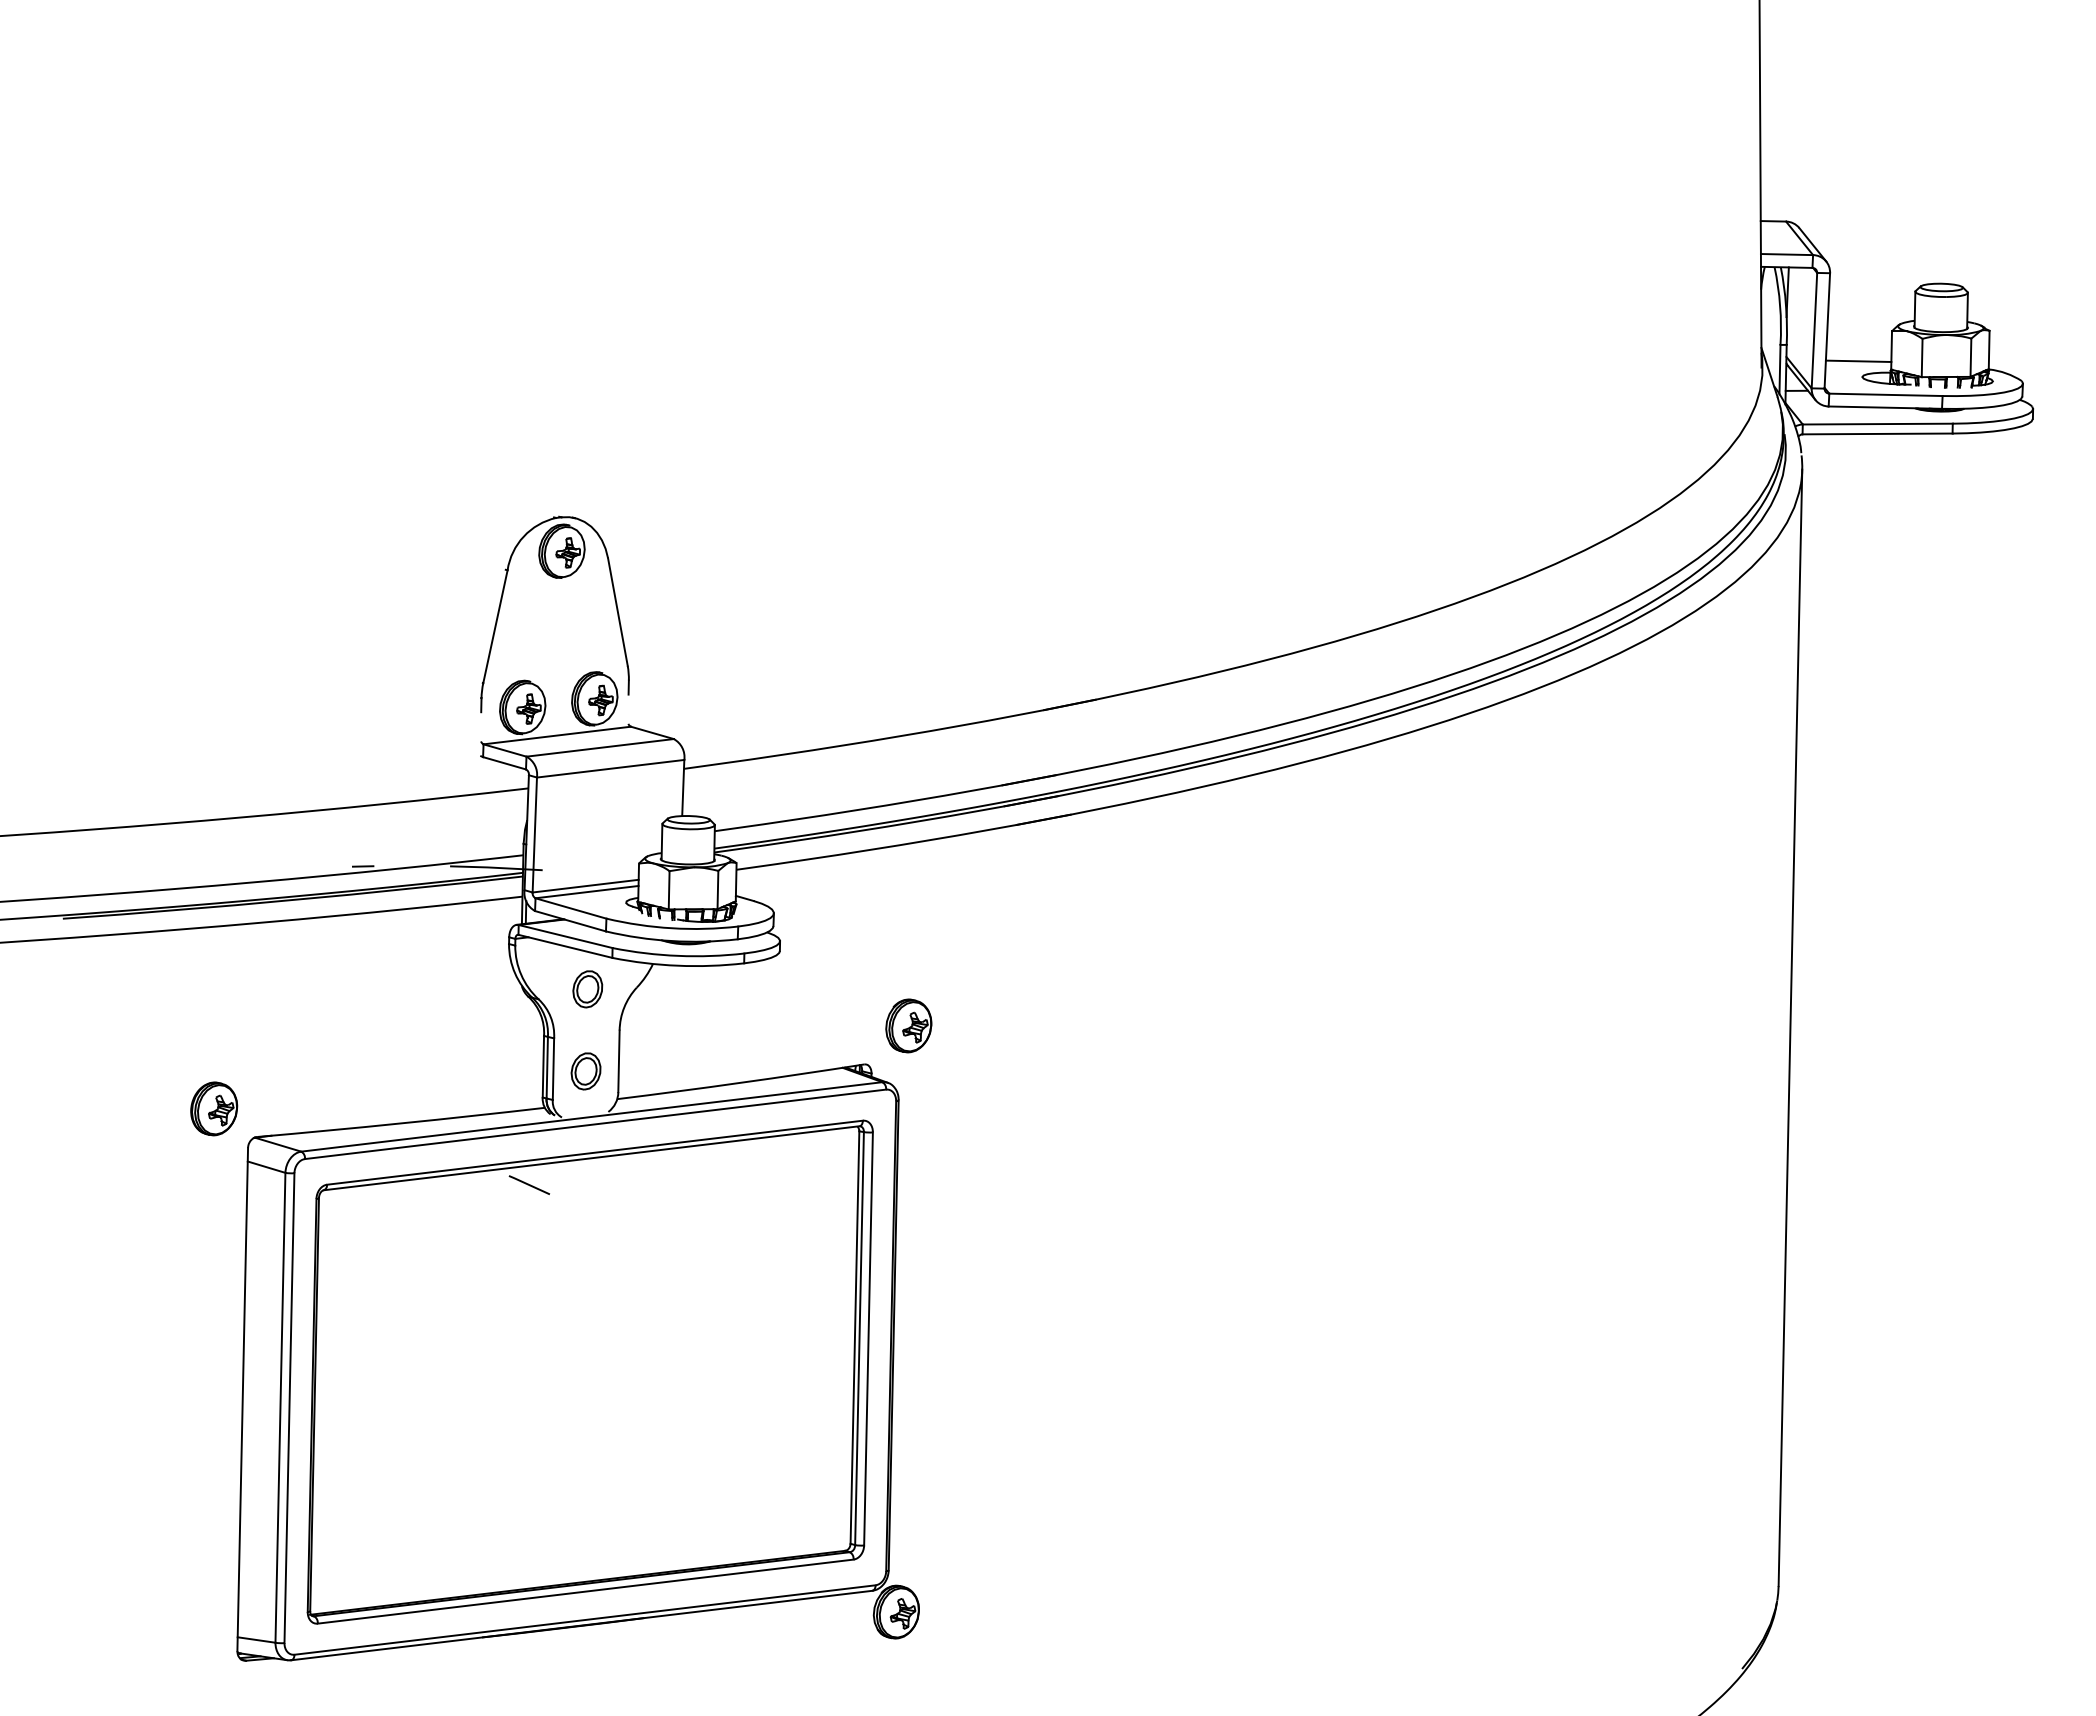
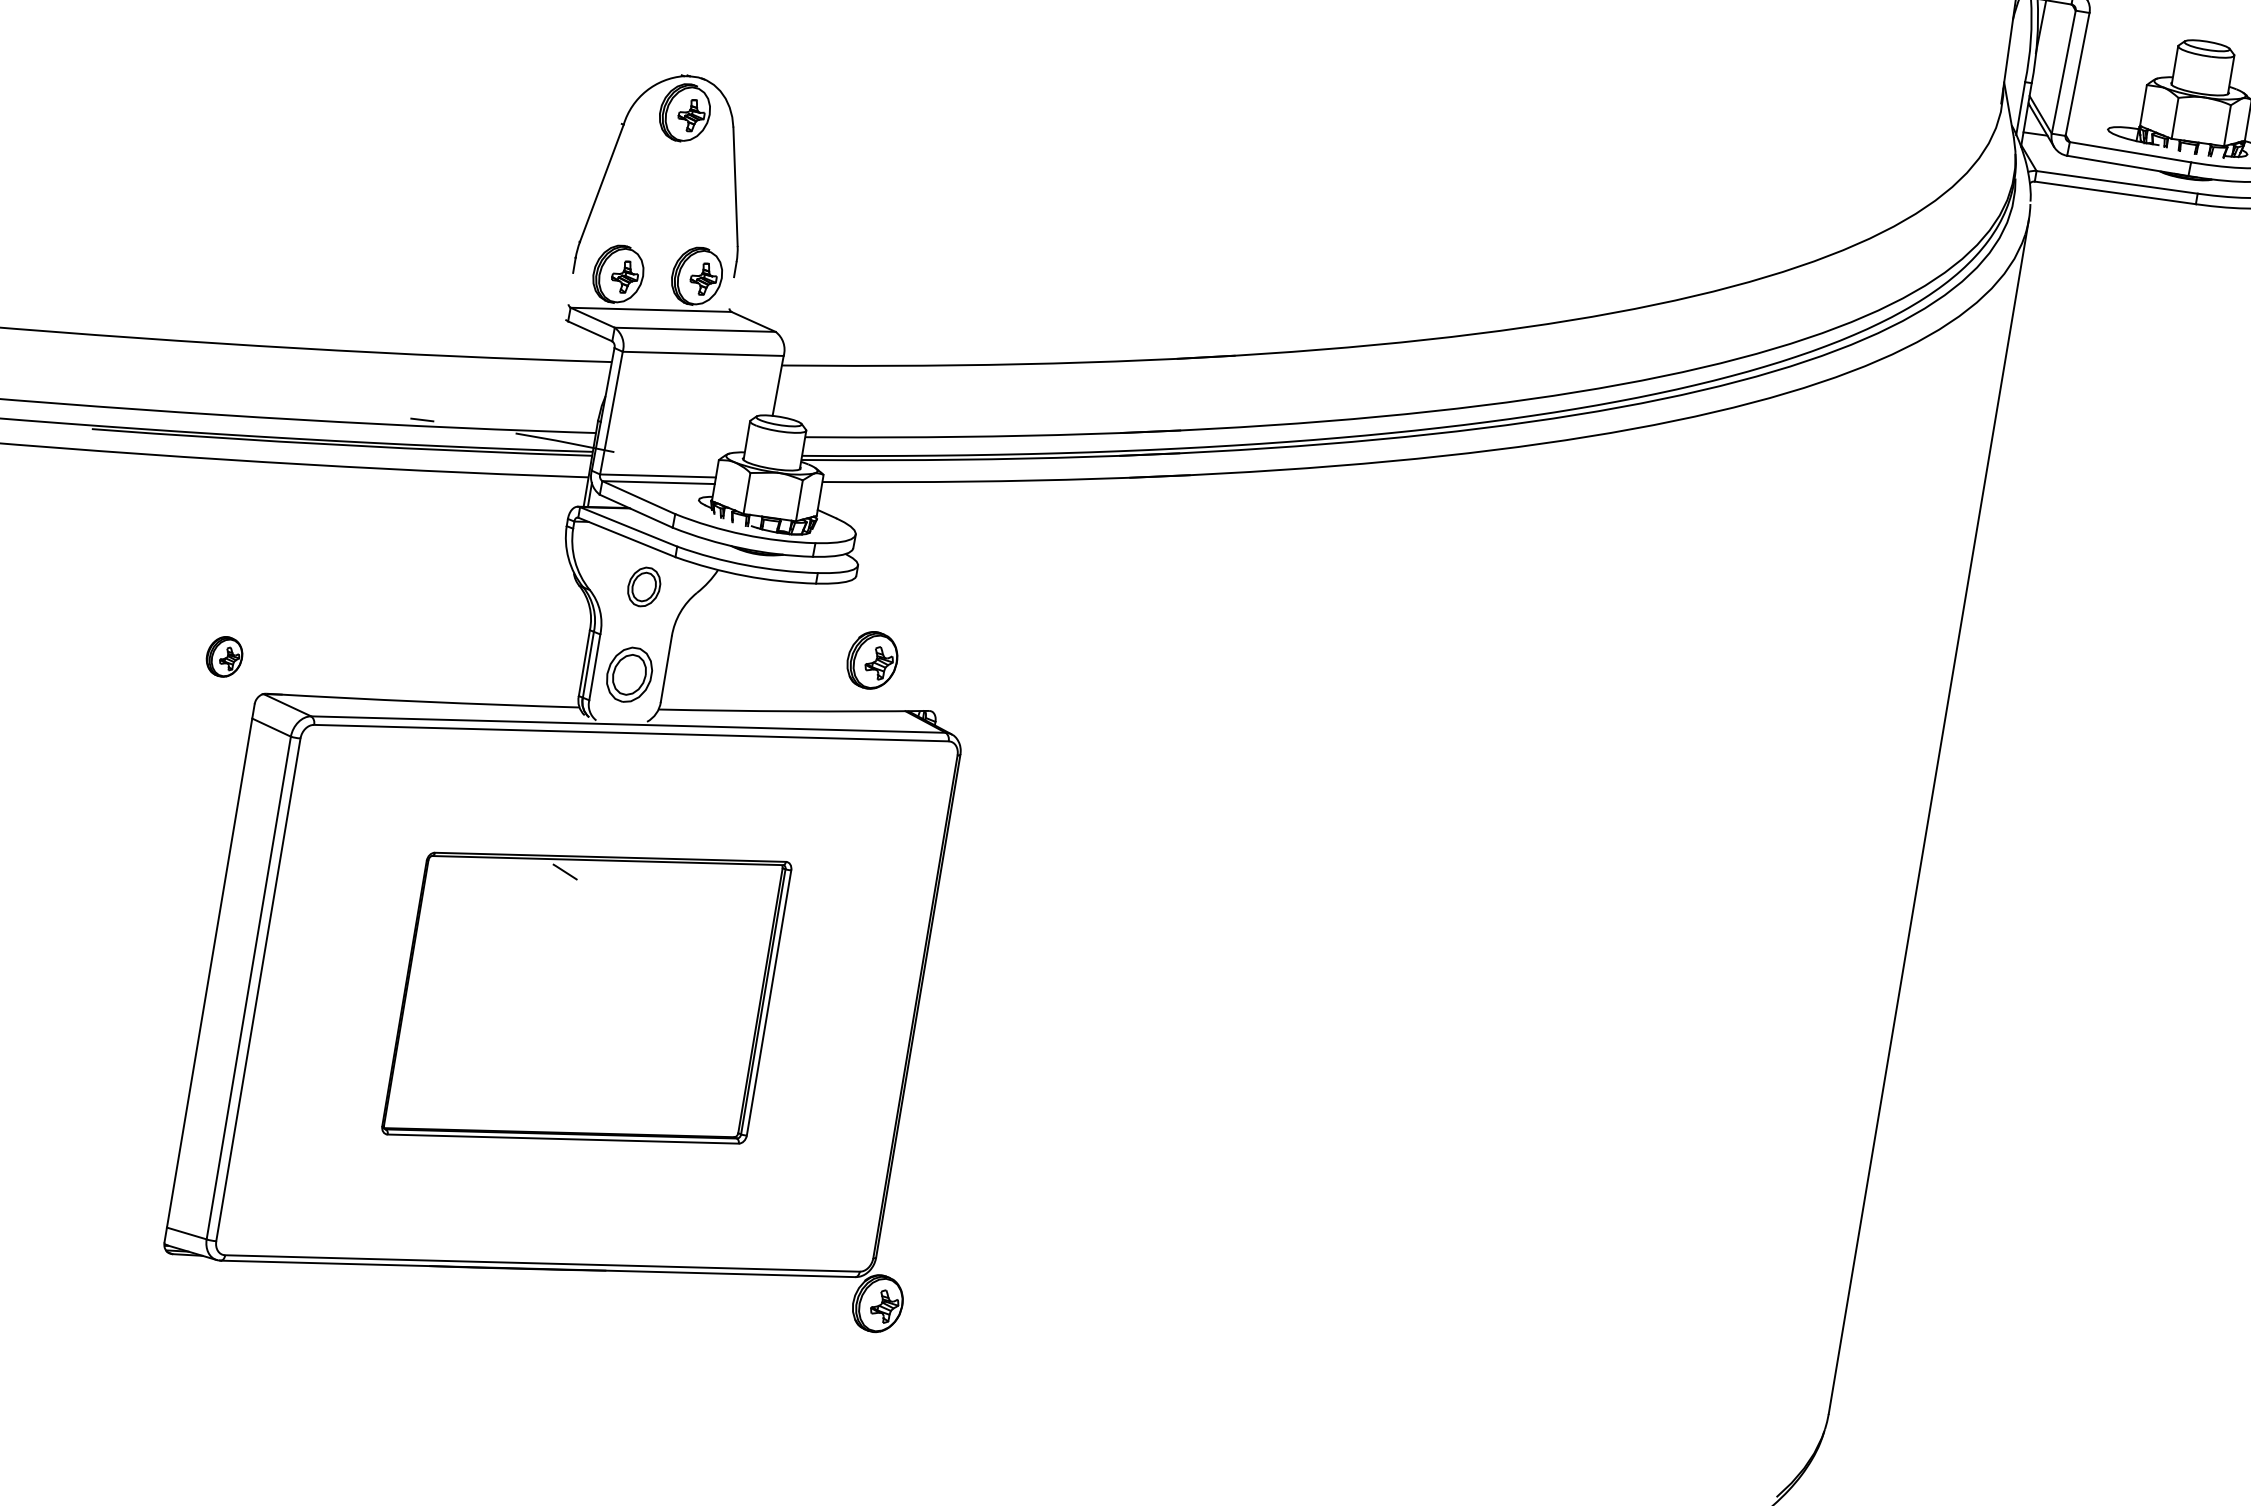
line: (1858, 361) -> (2106, 112), removed
part: (908, 1025) -> (872, 659), moved
part: (585, 1071) -> (628, 674), size x1.4
part: (214, 1108) -> (224, 656), size x0.7
part: (589, 1371) -> (586, 997), size x0.6

